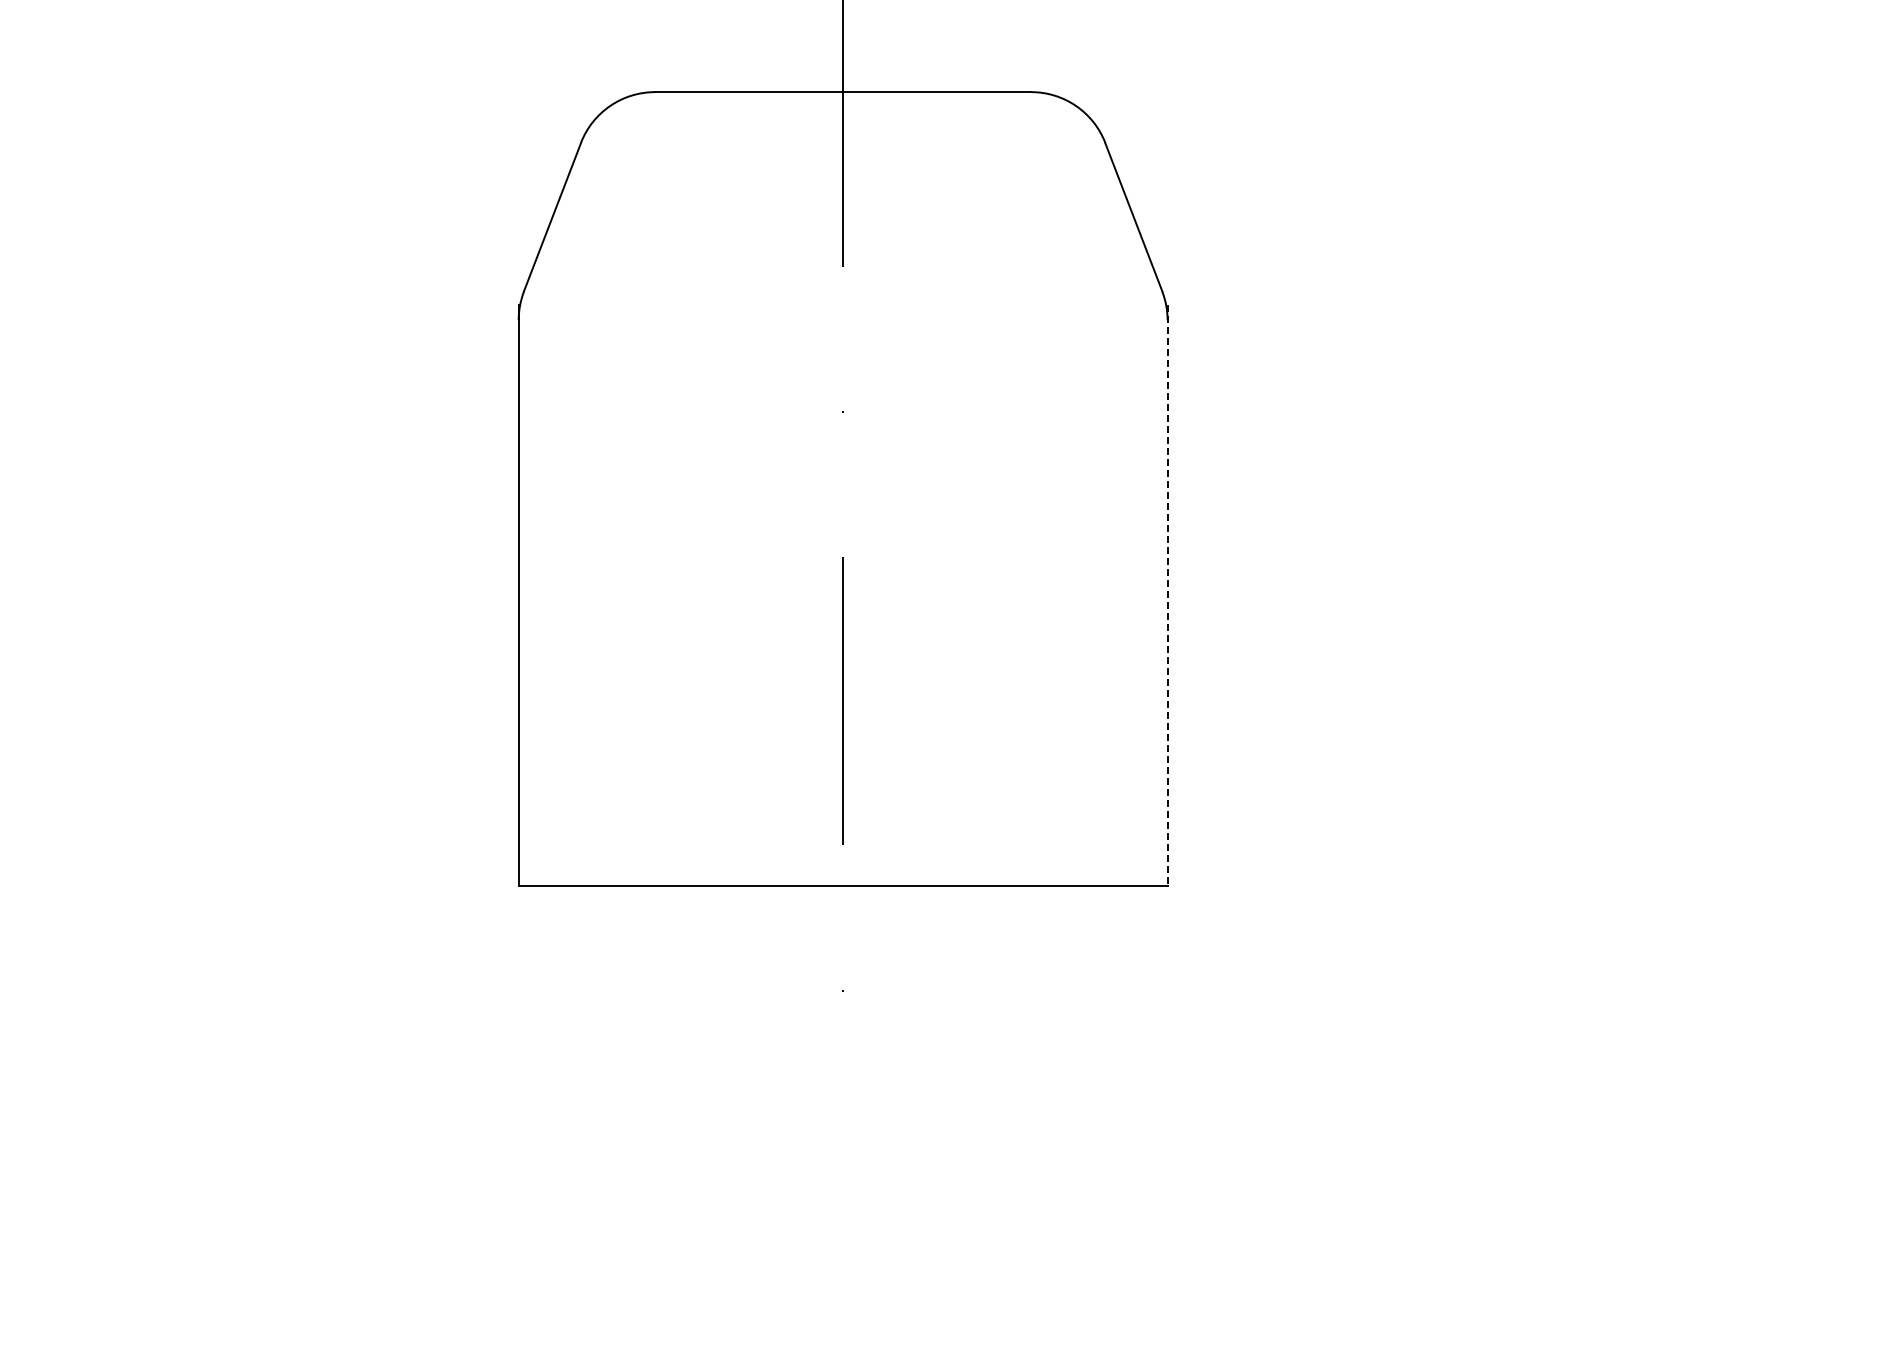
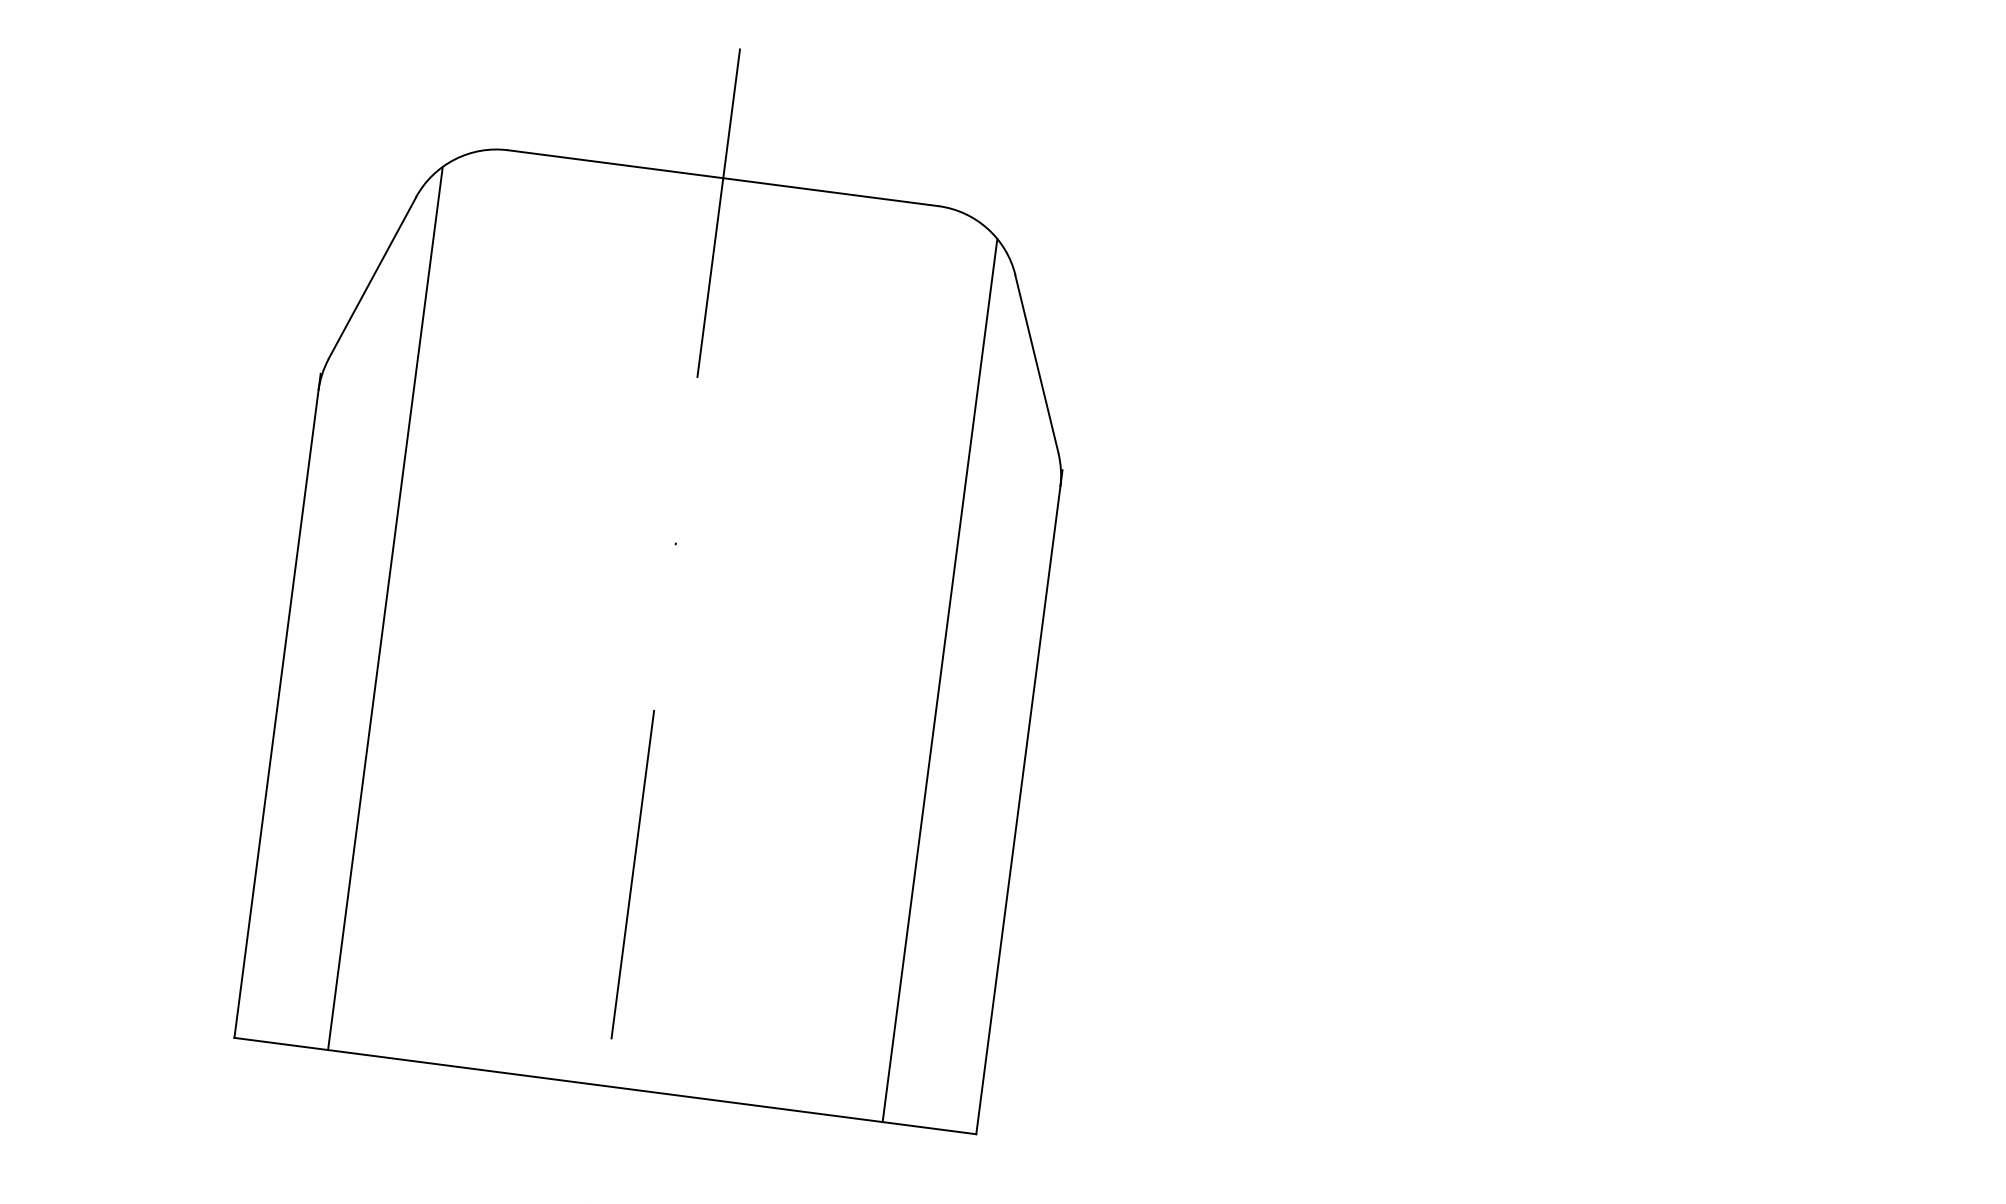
line: (600, 499) -> (385, 607), added
line: (1085, 499) -> (939, 679), added
line: (1167, 596) -> (1019, 802), dashed -> solid

